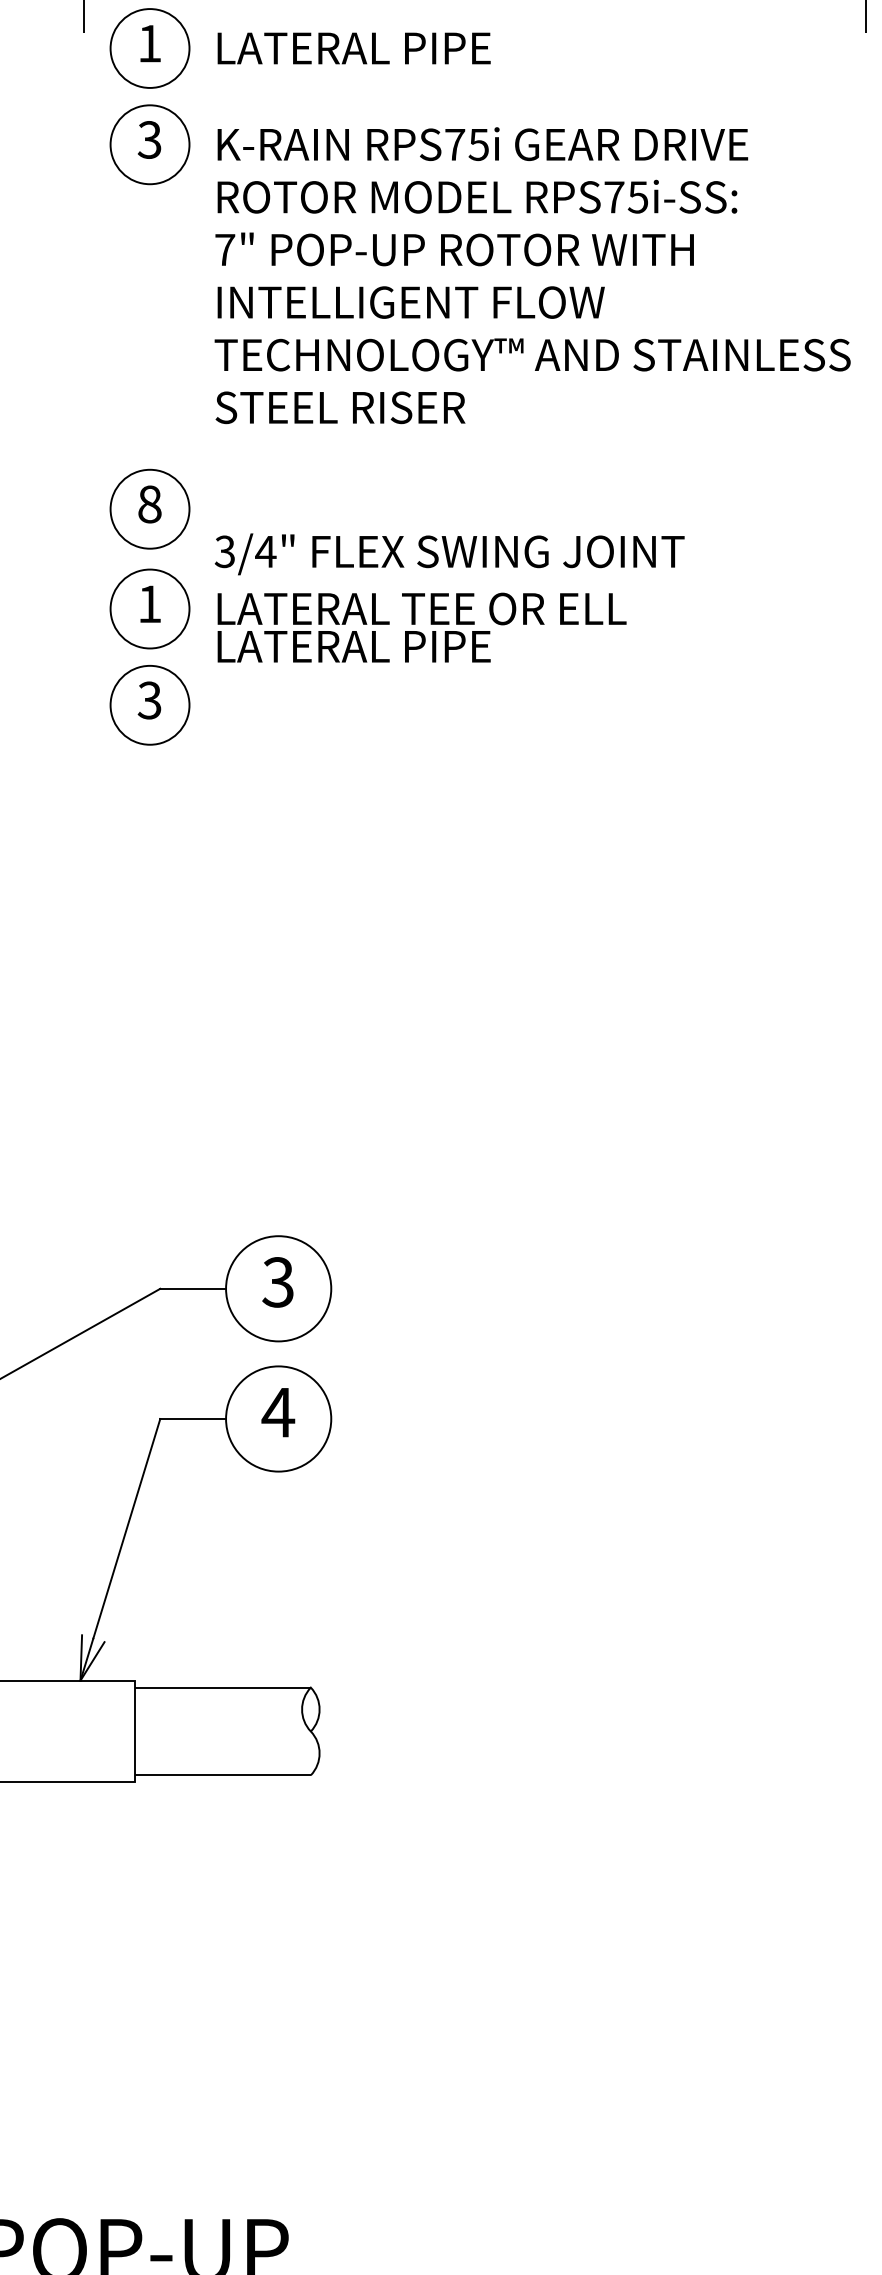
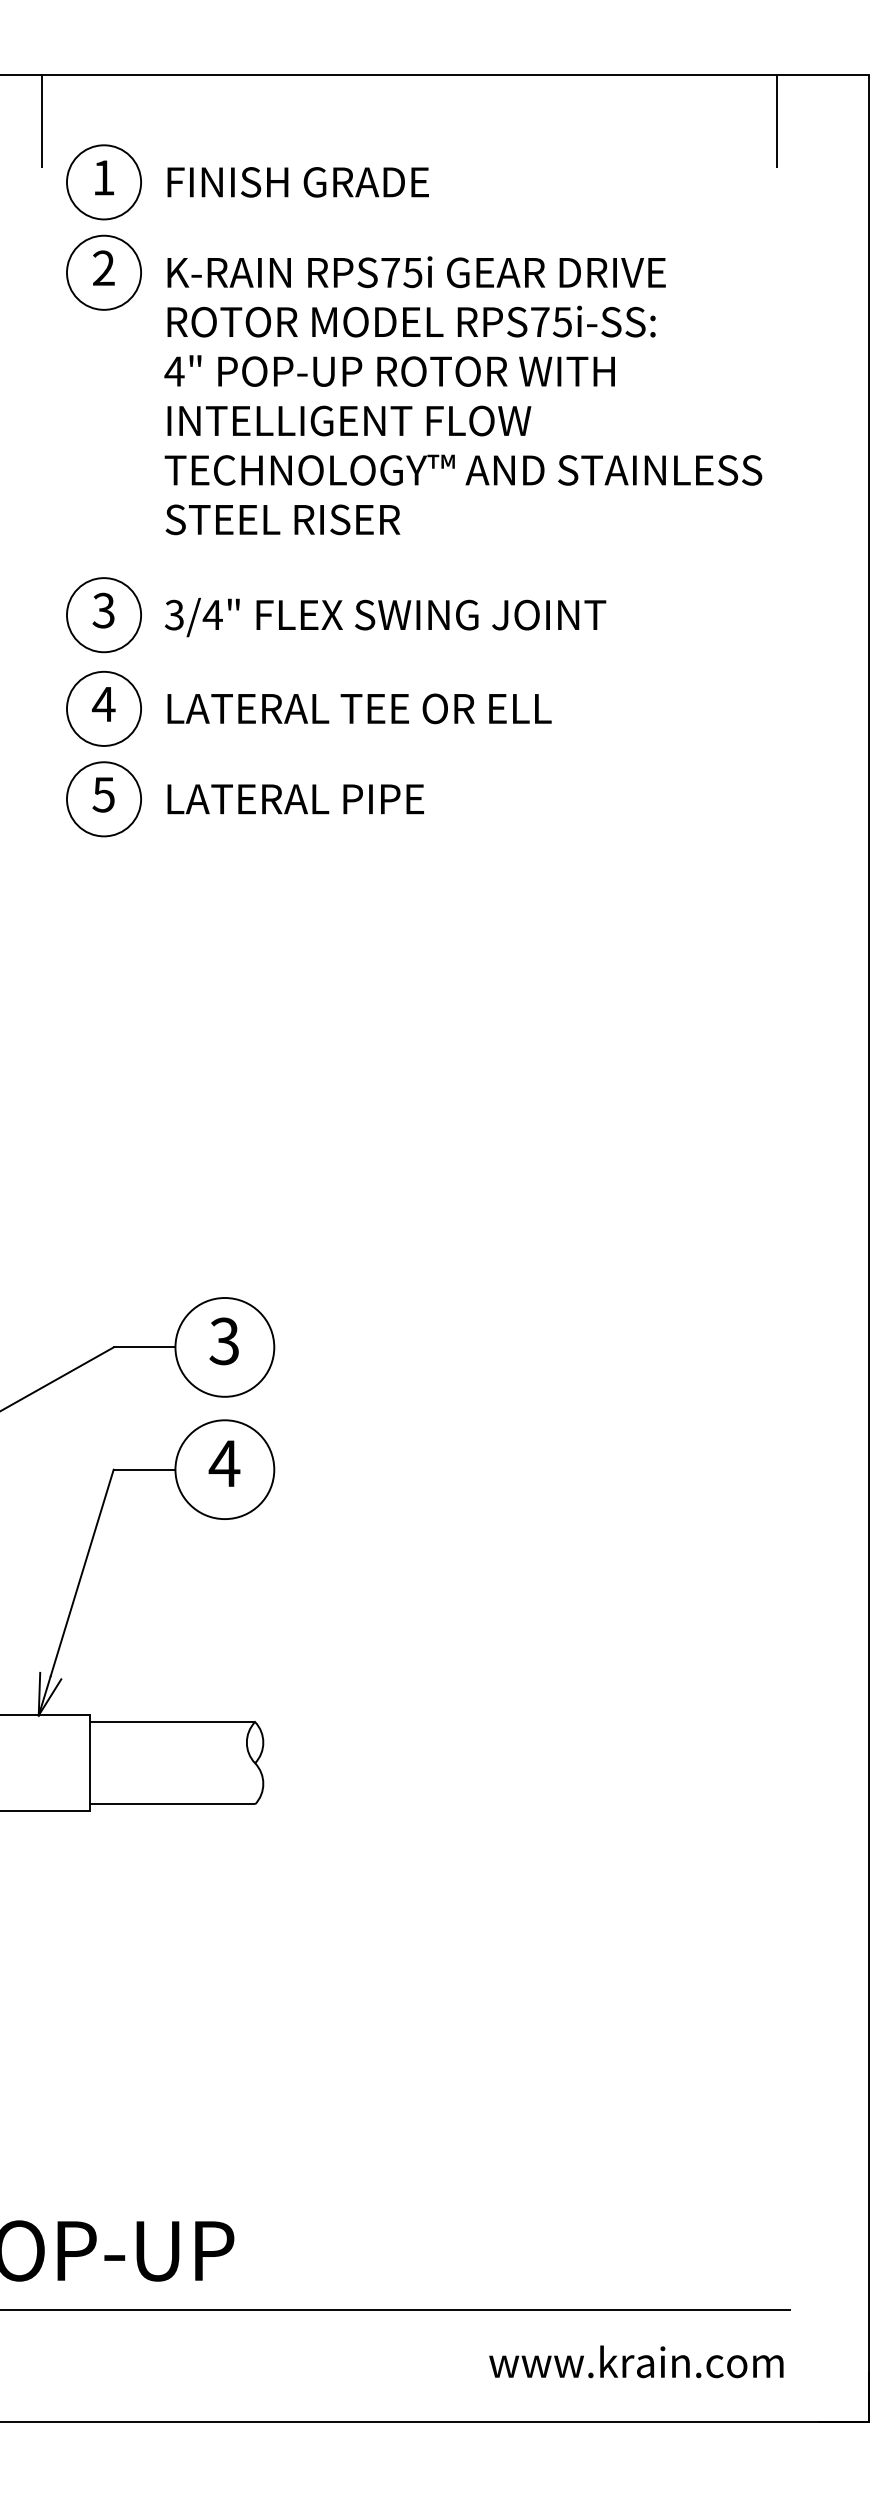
text: (358, 48) -> (299, 182), LATERAL PIPE -> FINISH GRADE
text: (149, 140) -> (103, 268), 3 -> 2
text: (225, 249) -> (174, 371), RPS75i-SS:^J7" -> RPS75i-SS:^J4"
text: (149, 504) -> (103, 610), 8 -> 3
text: (449, 554) -> (385, 617), moved
text: (149, 604) -> (103, 704), 1 -> 4
text: (353, 646) -> (295, 799), moved
text: (149, 700) -> (103, 794), 3 -> 5

